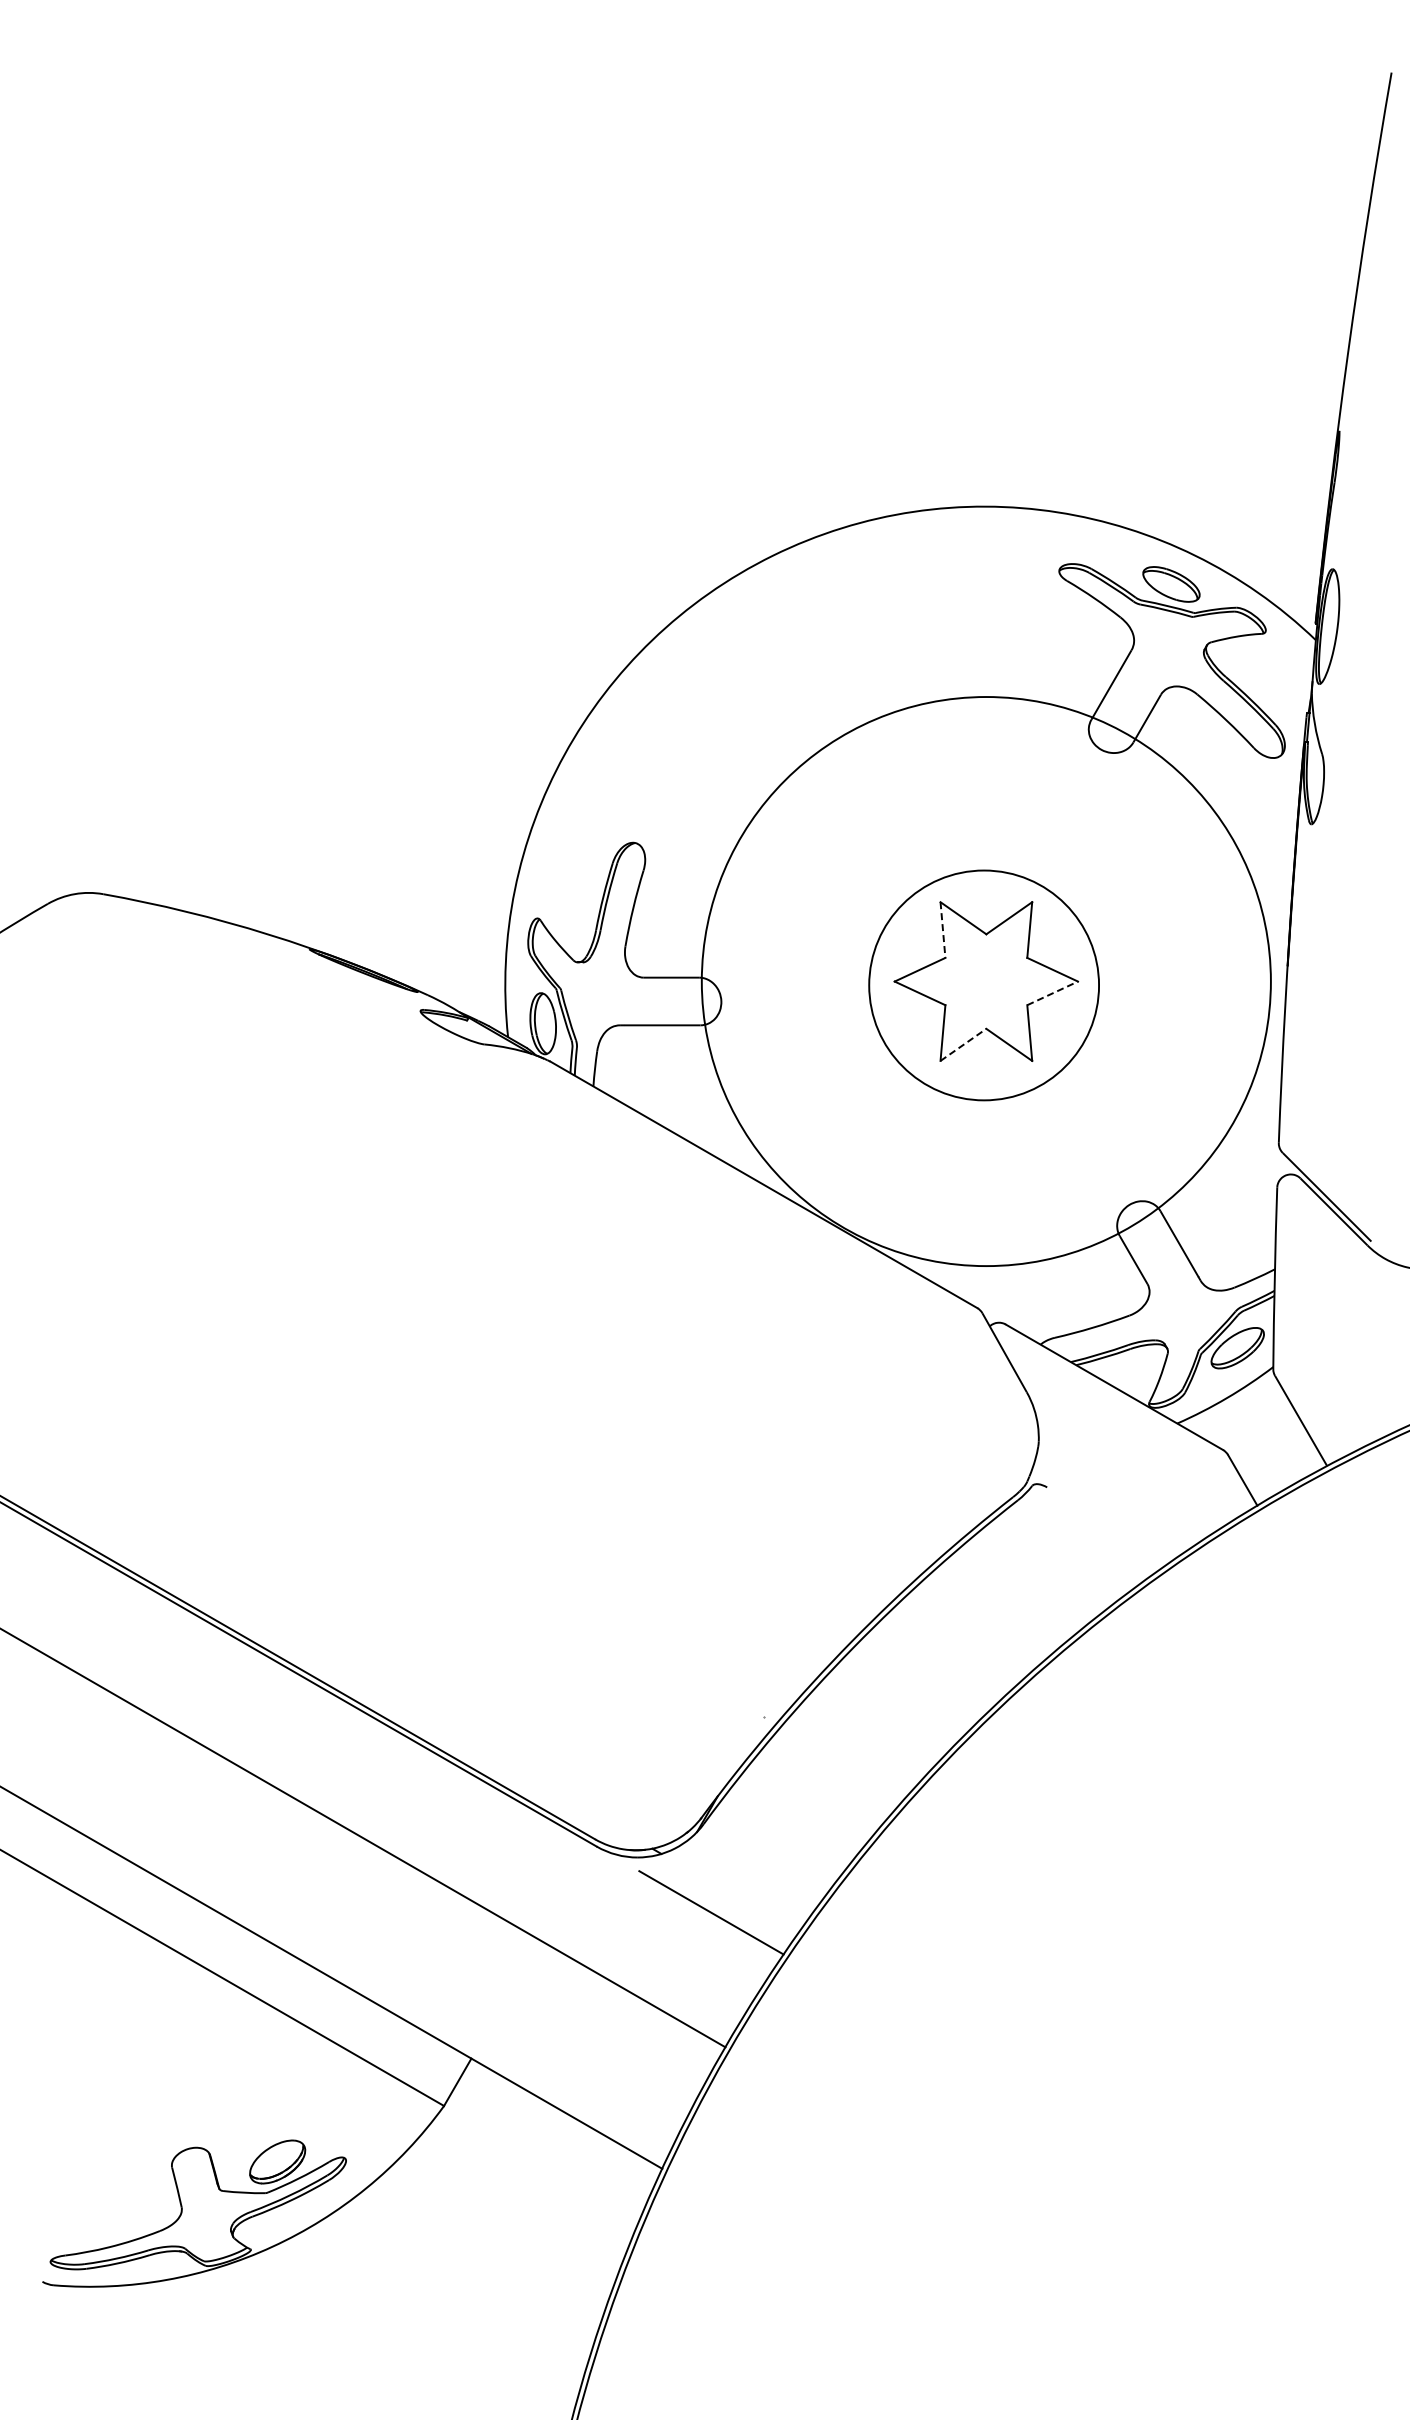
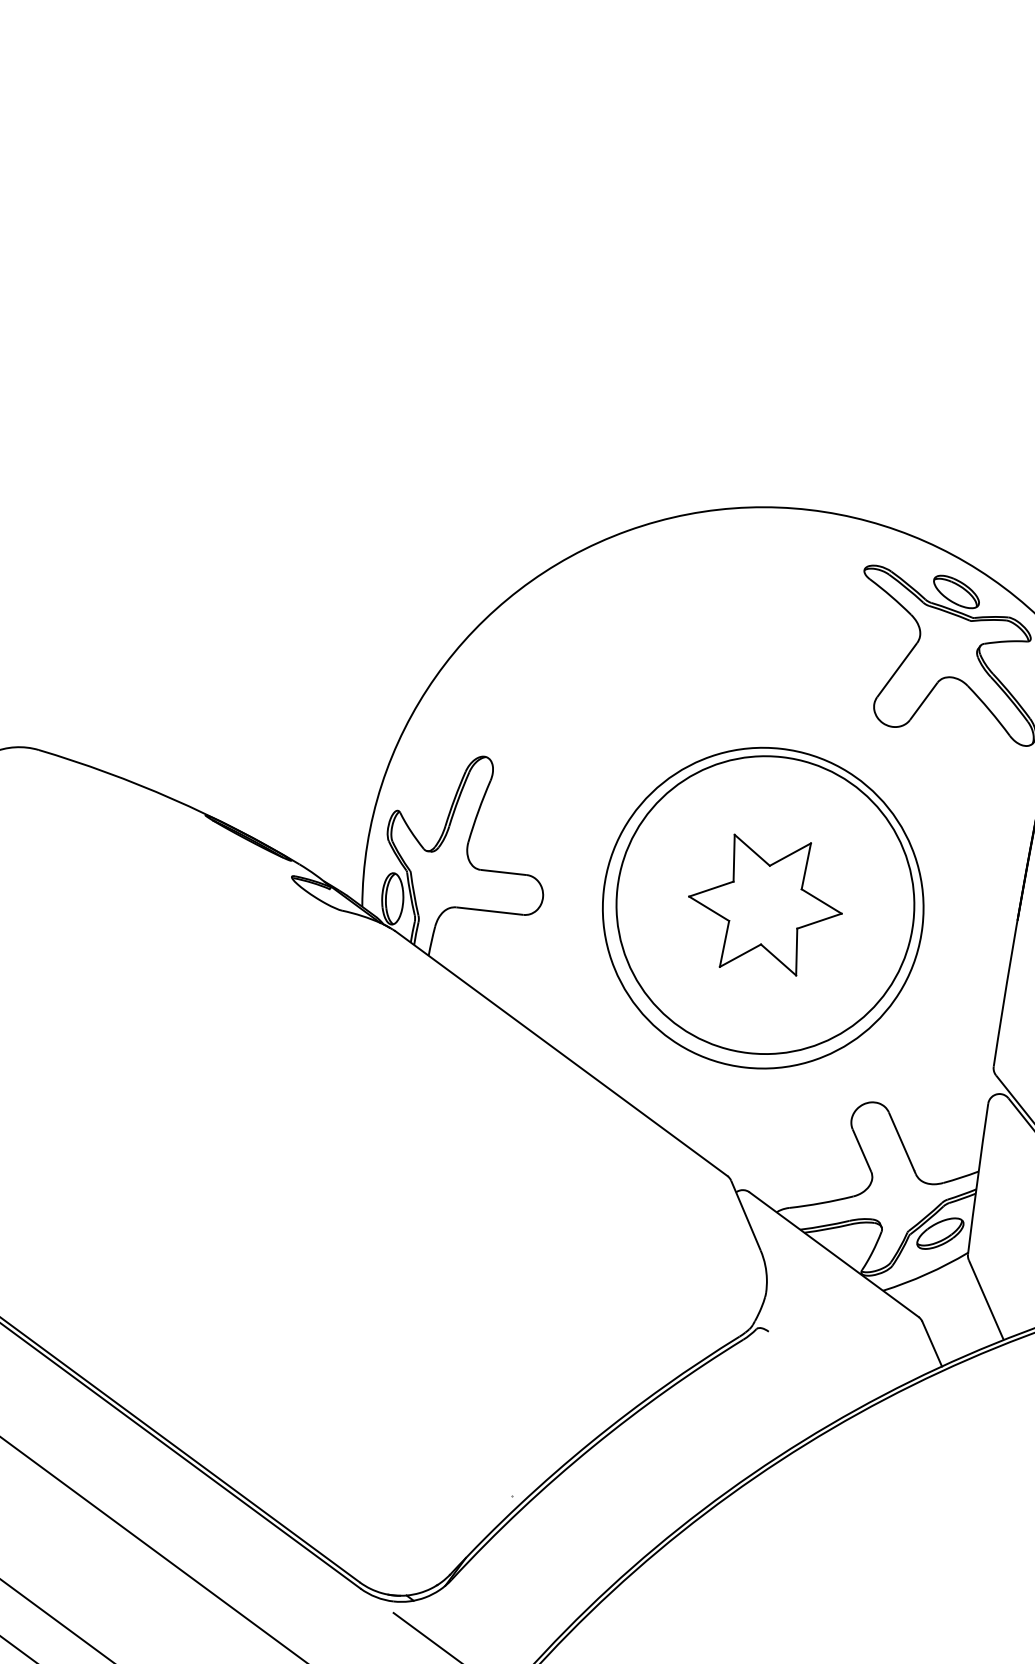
line: (942, 930) -> (733, 858), dashed -> solid
circle: (986, 981) -> (765, 905), size x0.62
circle: (983, 984) -> (762, 907), size x1.67
line: (1052, 993) -> (819, 921), dashed -> solid
line: (963, 1044) -> (740, 955), dashed -> solid

